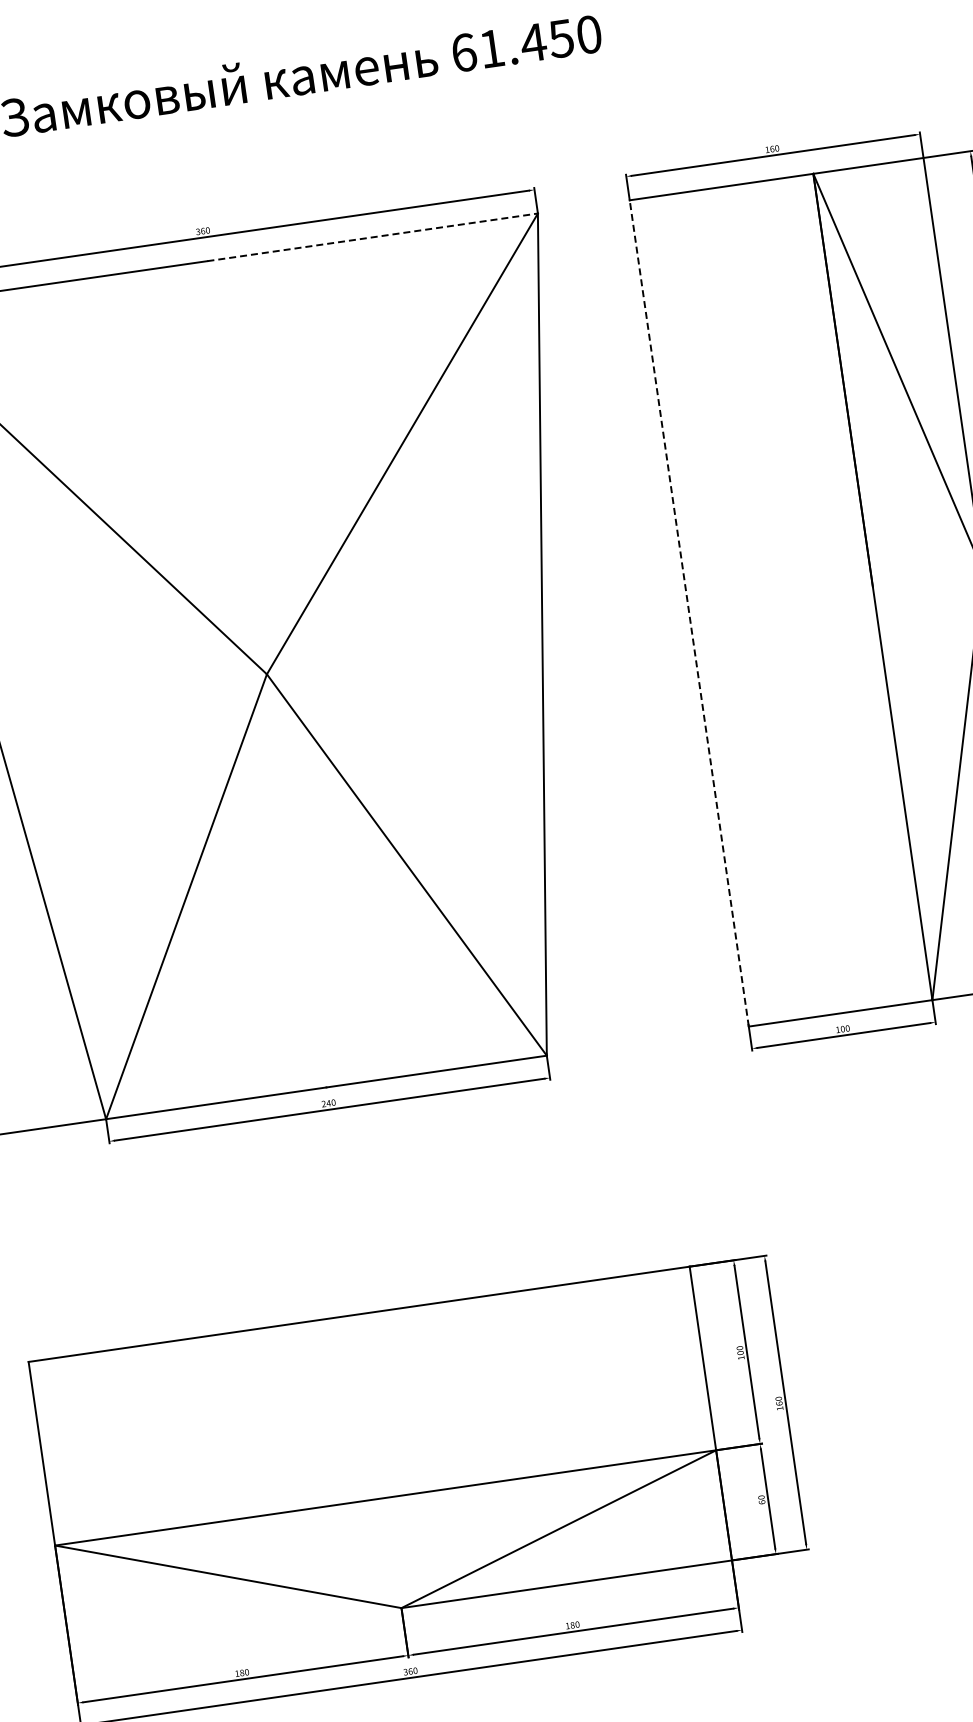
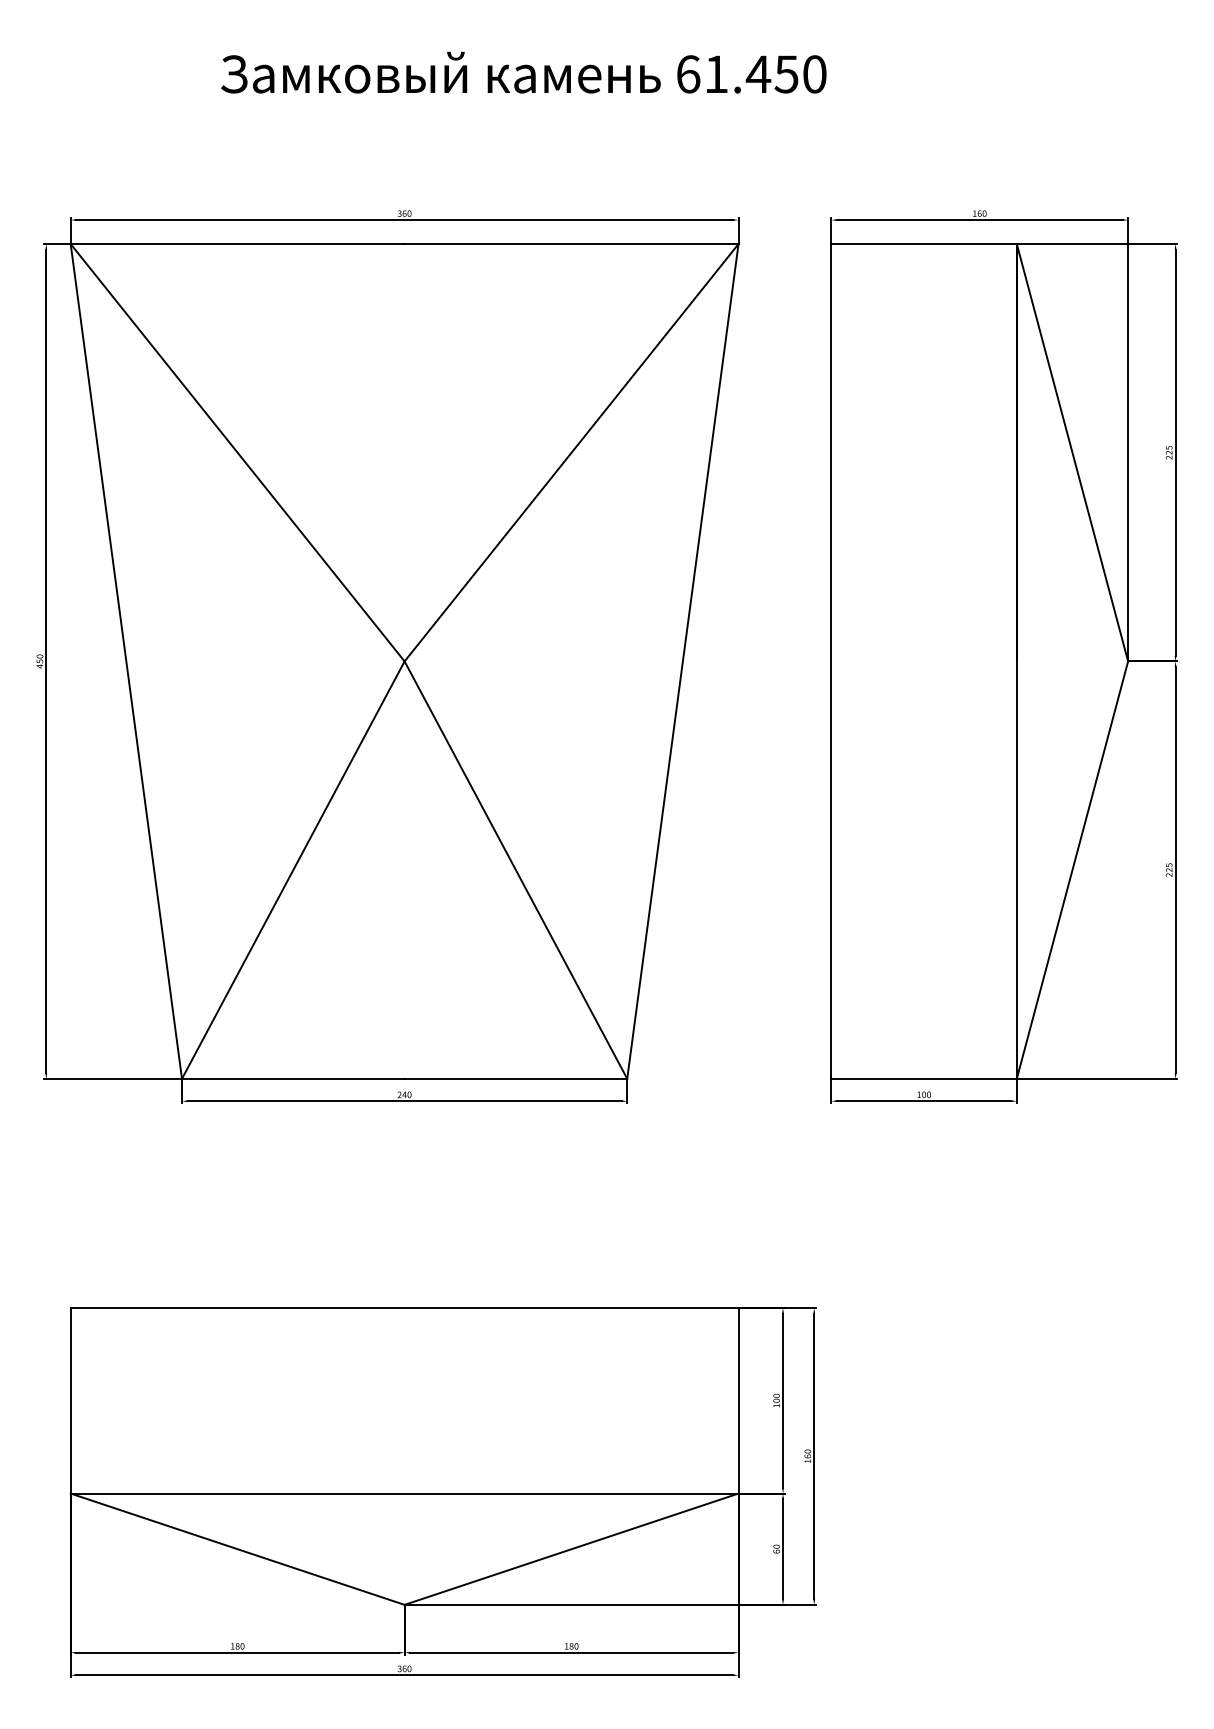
line: (372, 237) -> (571, 244), dashed -> solid
line: (689, 612) -> (831, 660), dashed -> solid

